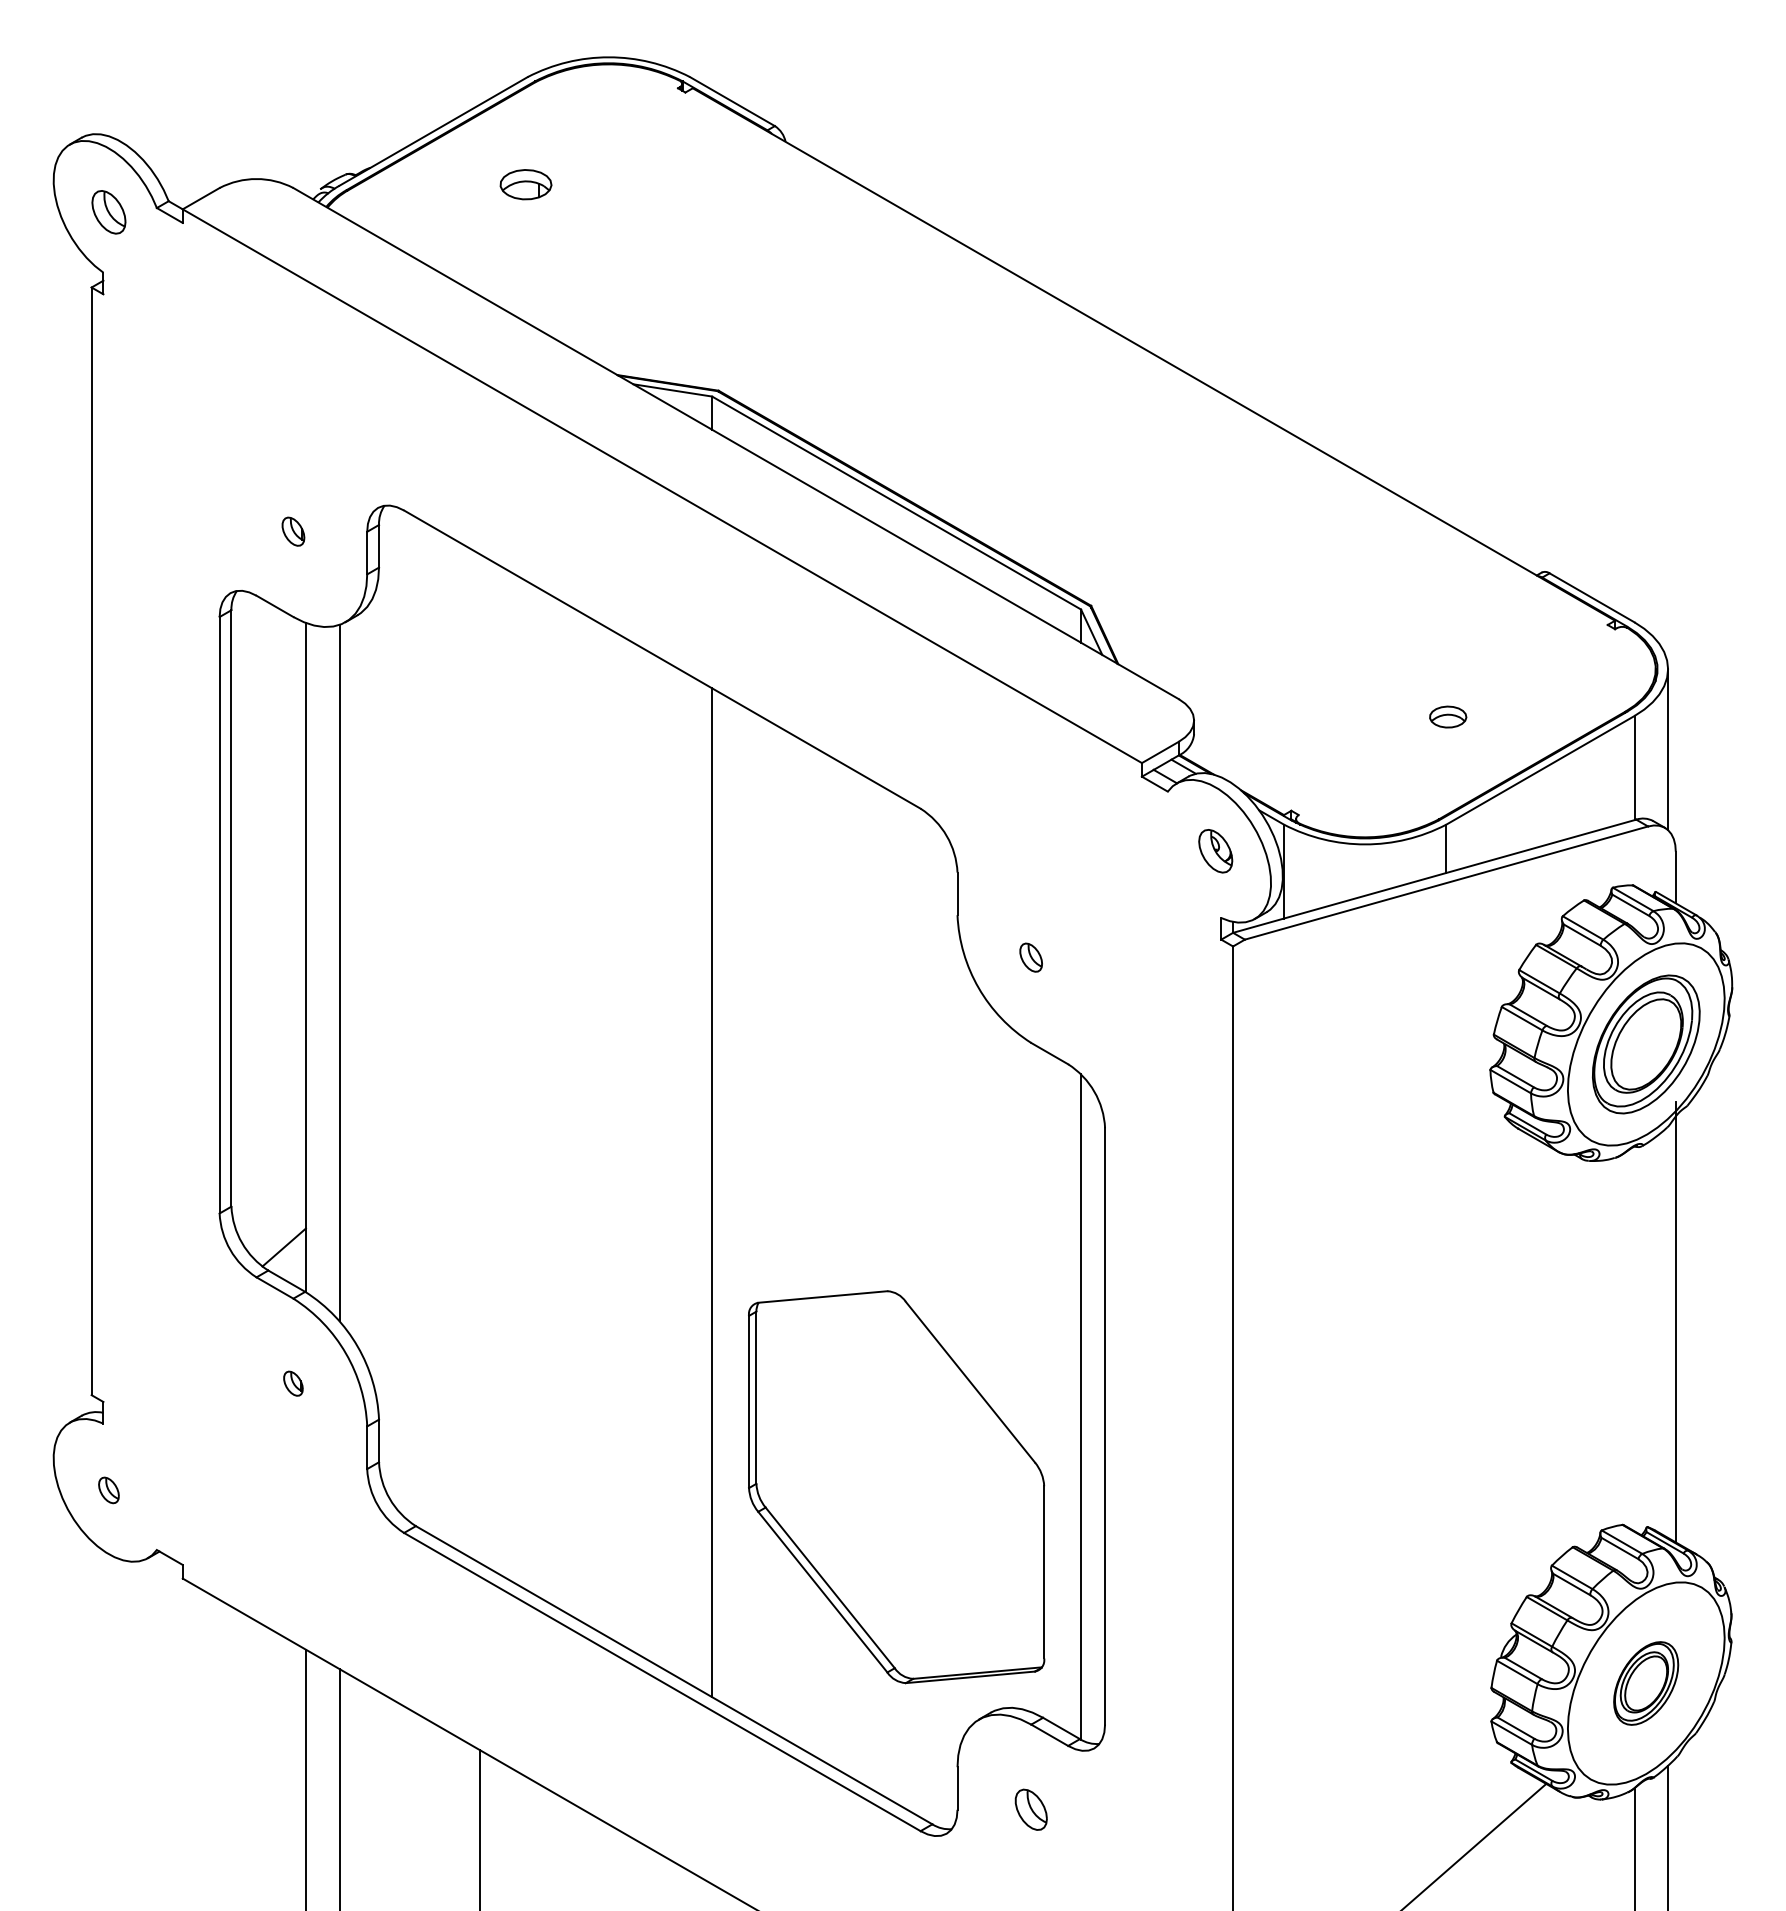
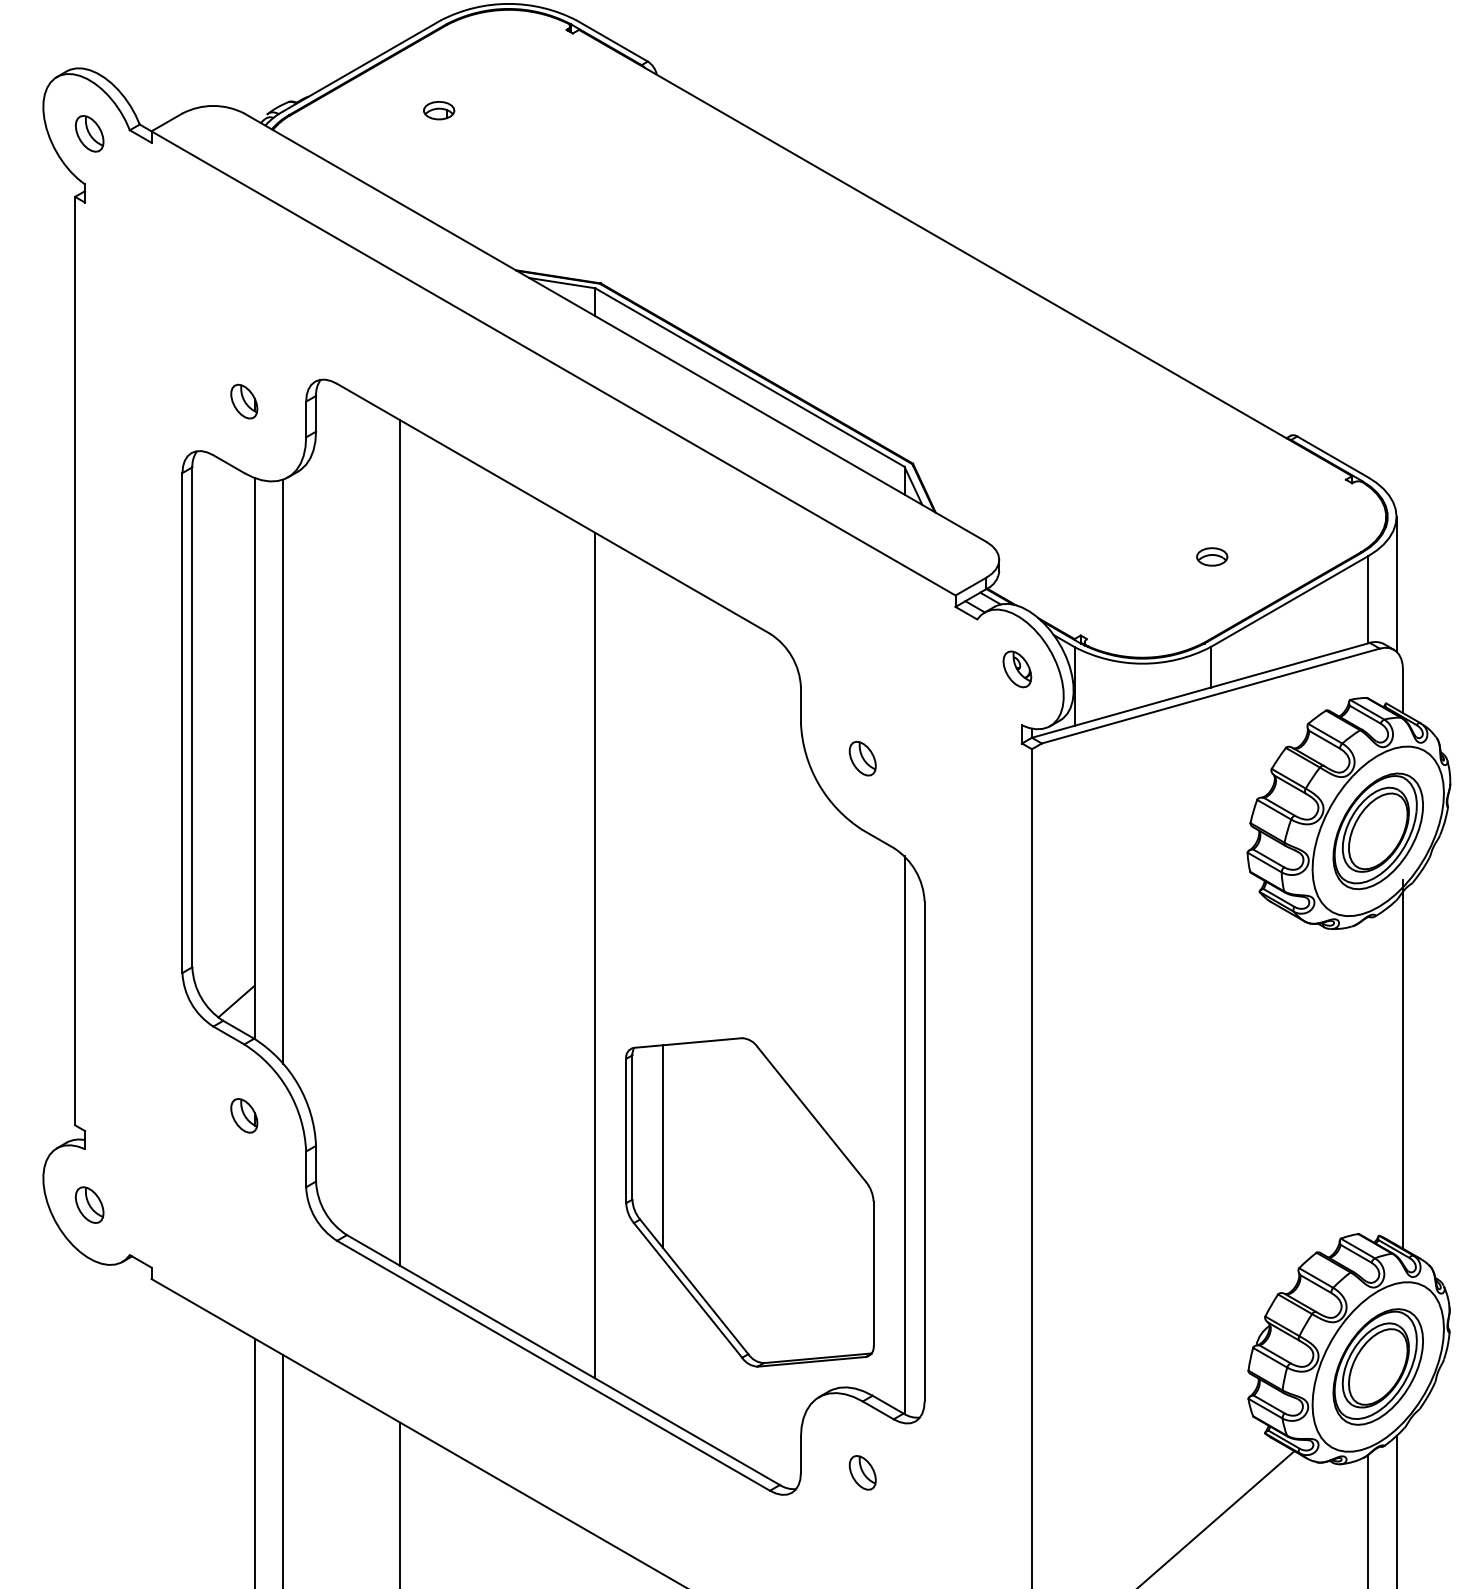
part: (525, 184) -> (438, 110), size x0.71
part: (293, 531) -> (244, 401), size x1.43
part: (1030, 957) -> (862, 758), size x1.43
line: (479, 1058) -> (400, 843), added
part: (293, 1383) -> (244, 1115), size x1.67
line: (793, 1420) -> (663, 1146), added
part: (108, 1490) -> (89, 1205), size x1.67
part: (1645, 1683) -> (1377, 1366), size x1.67

